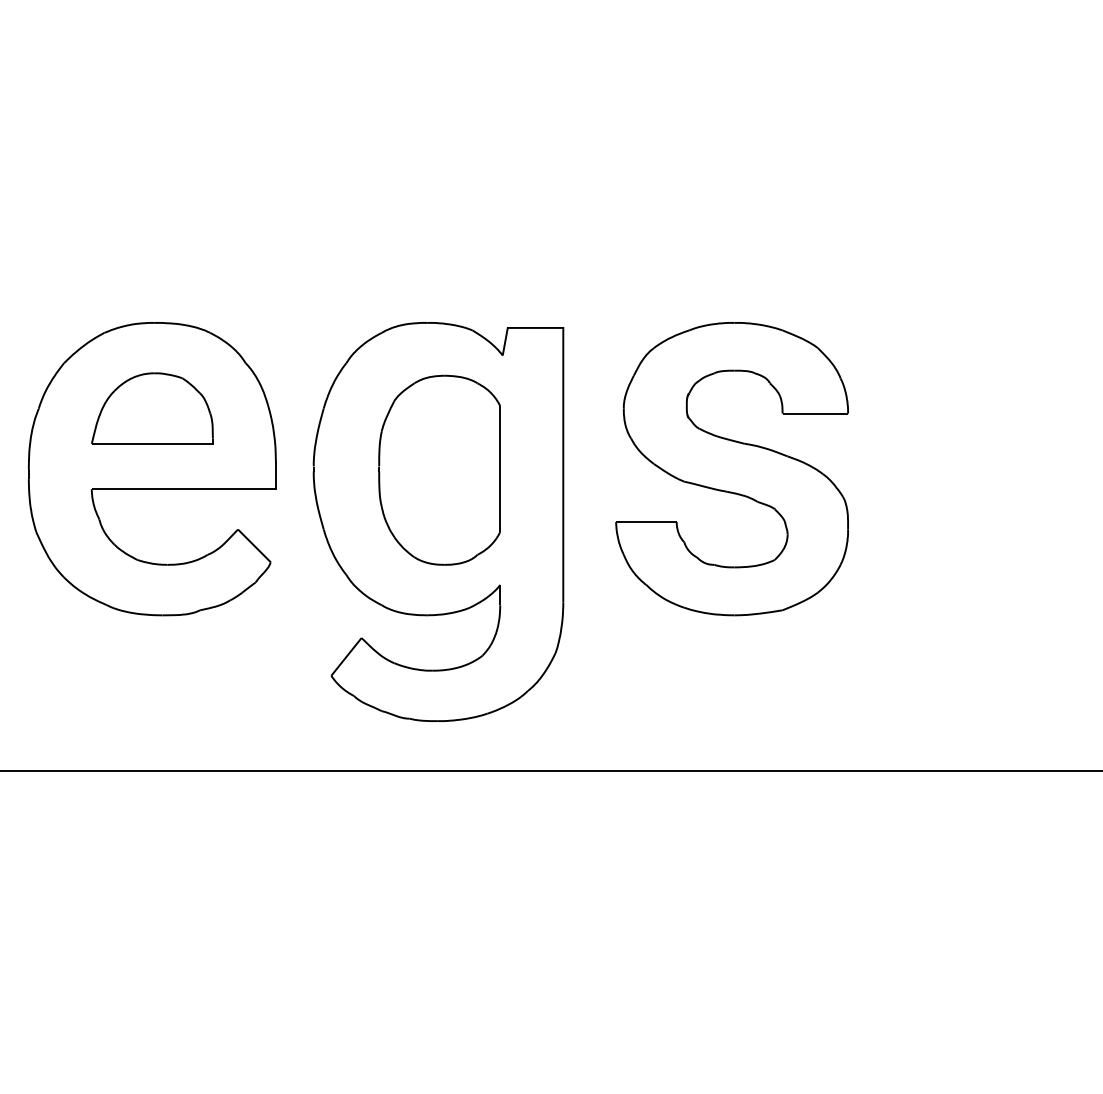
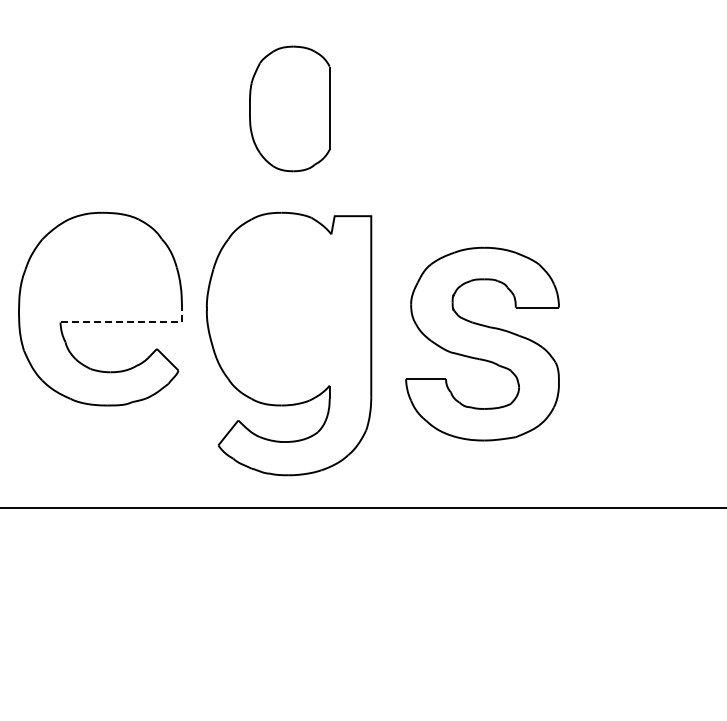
part: (152, 408) -> (100, 269), removed
part: (732, 468) -> (482, 343), moved
part: (439, 469) -> (289, 108), moved
line: (199, 489) -> (131, 322), solid -> dashed

